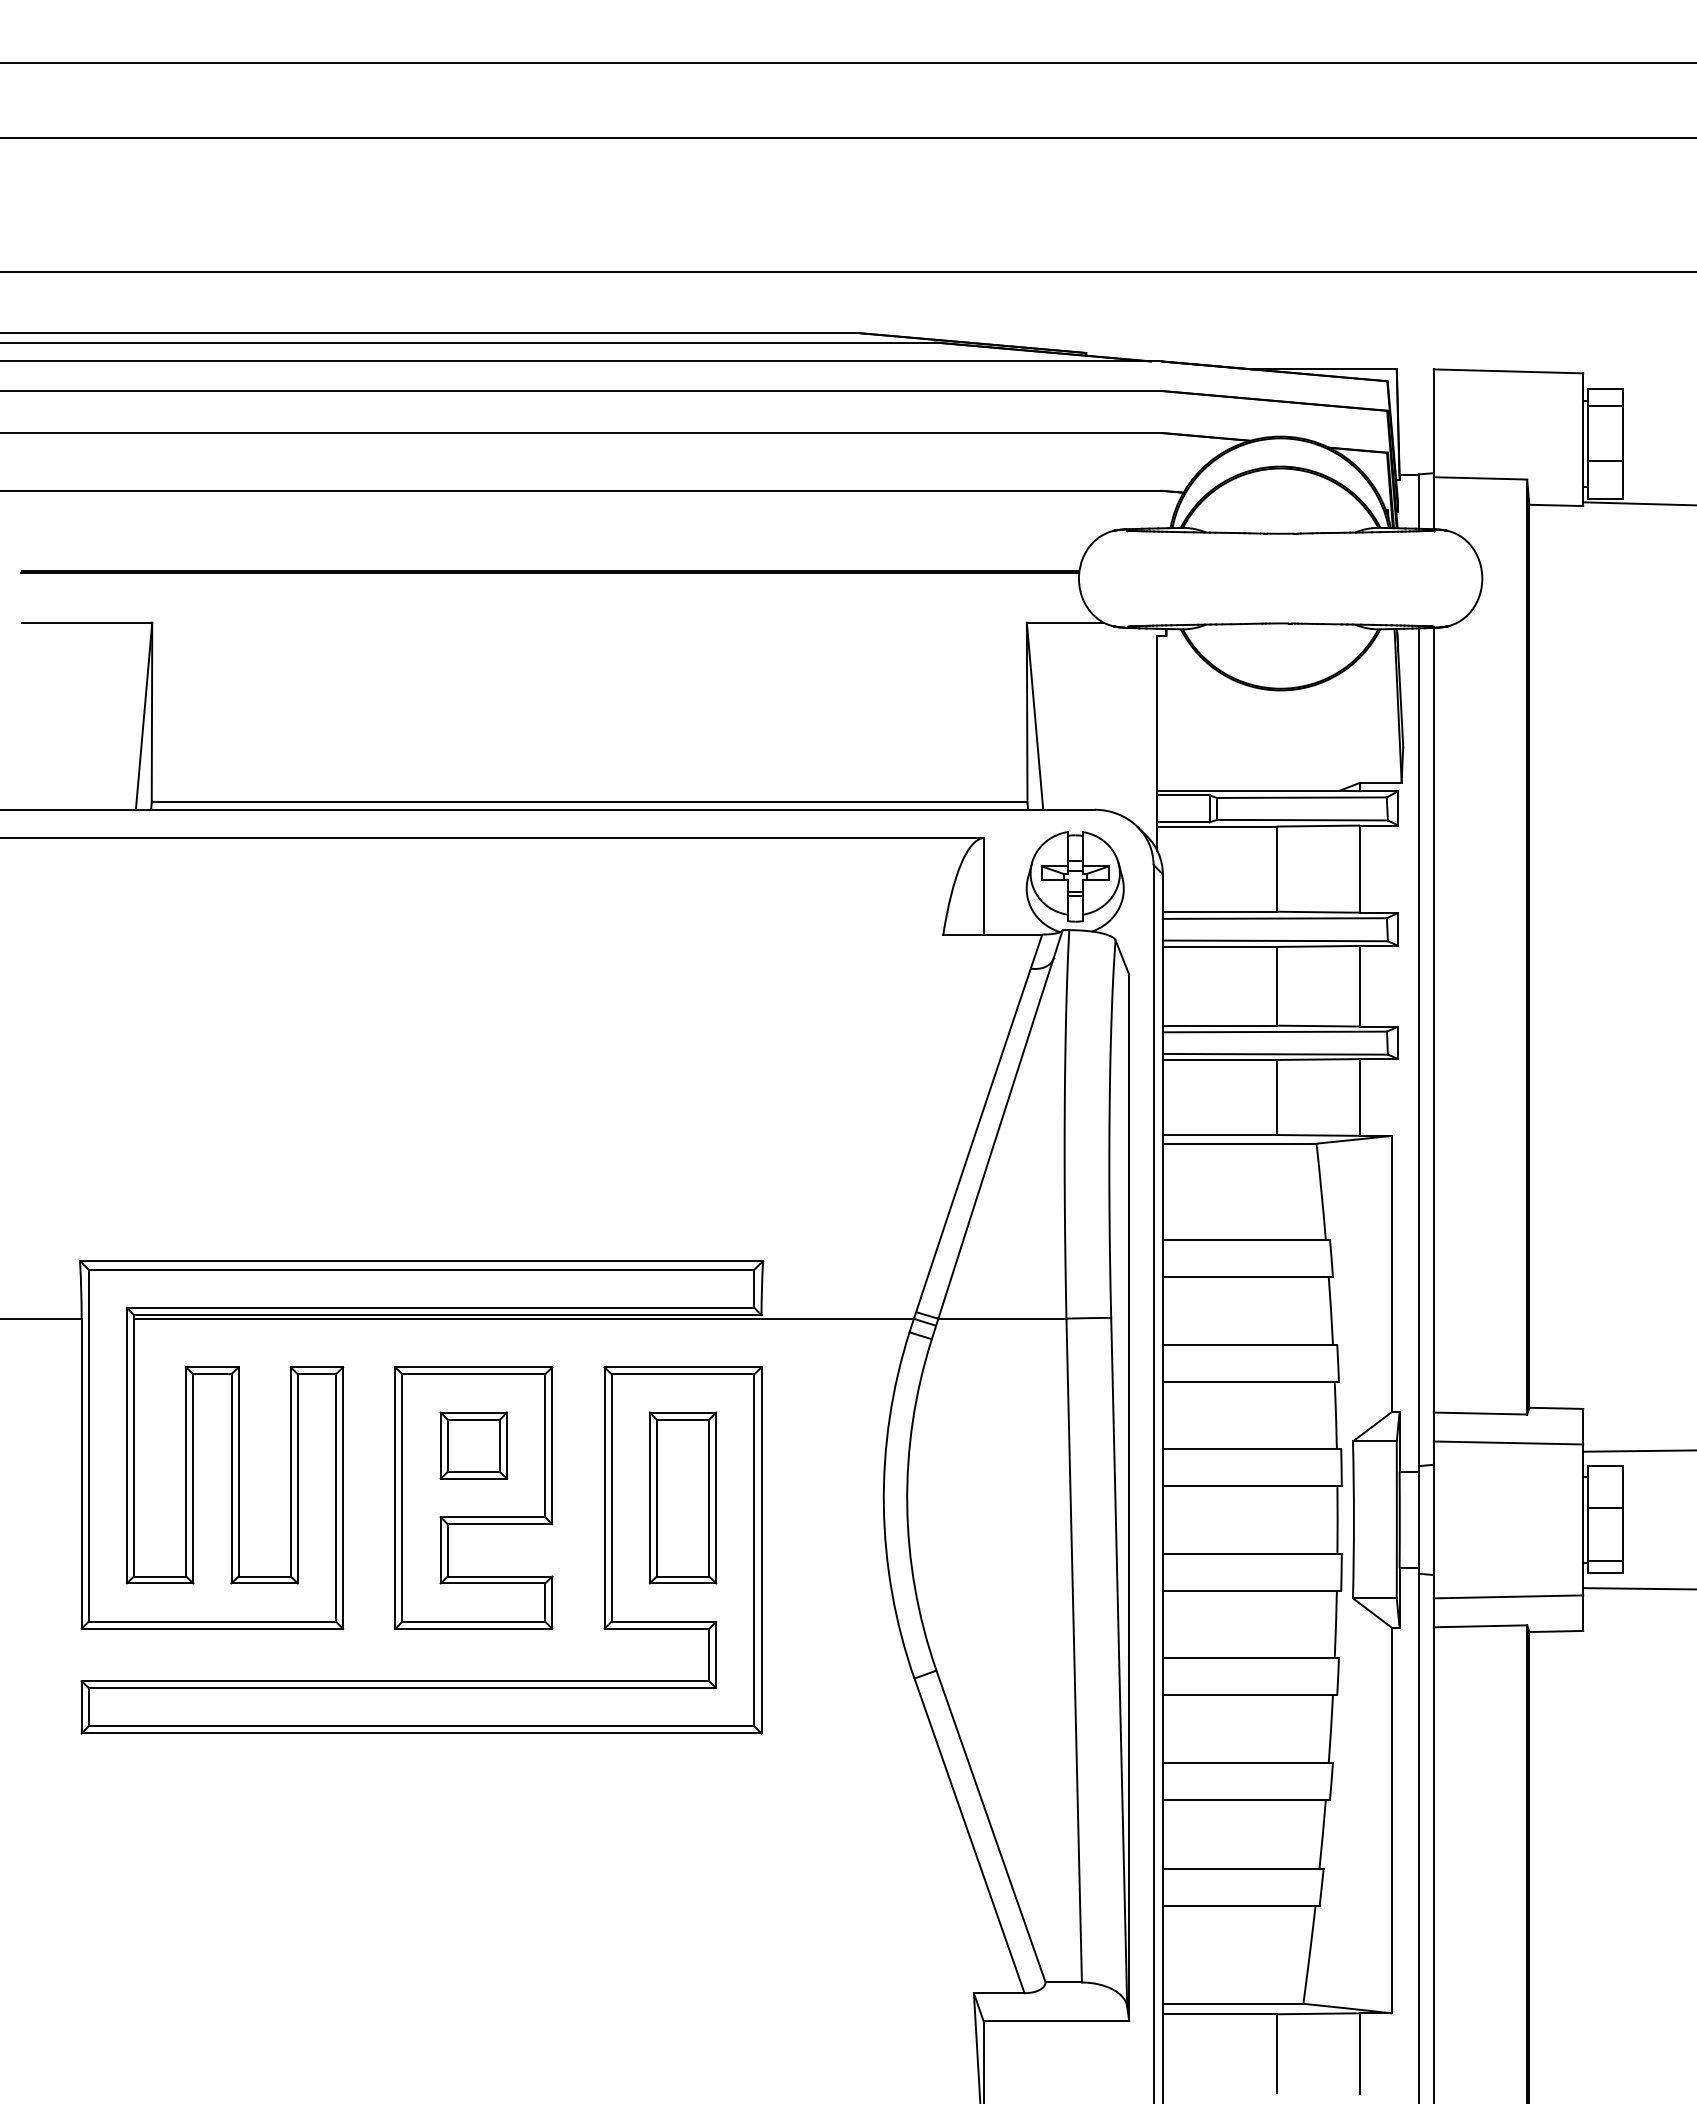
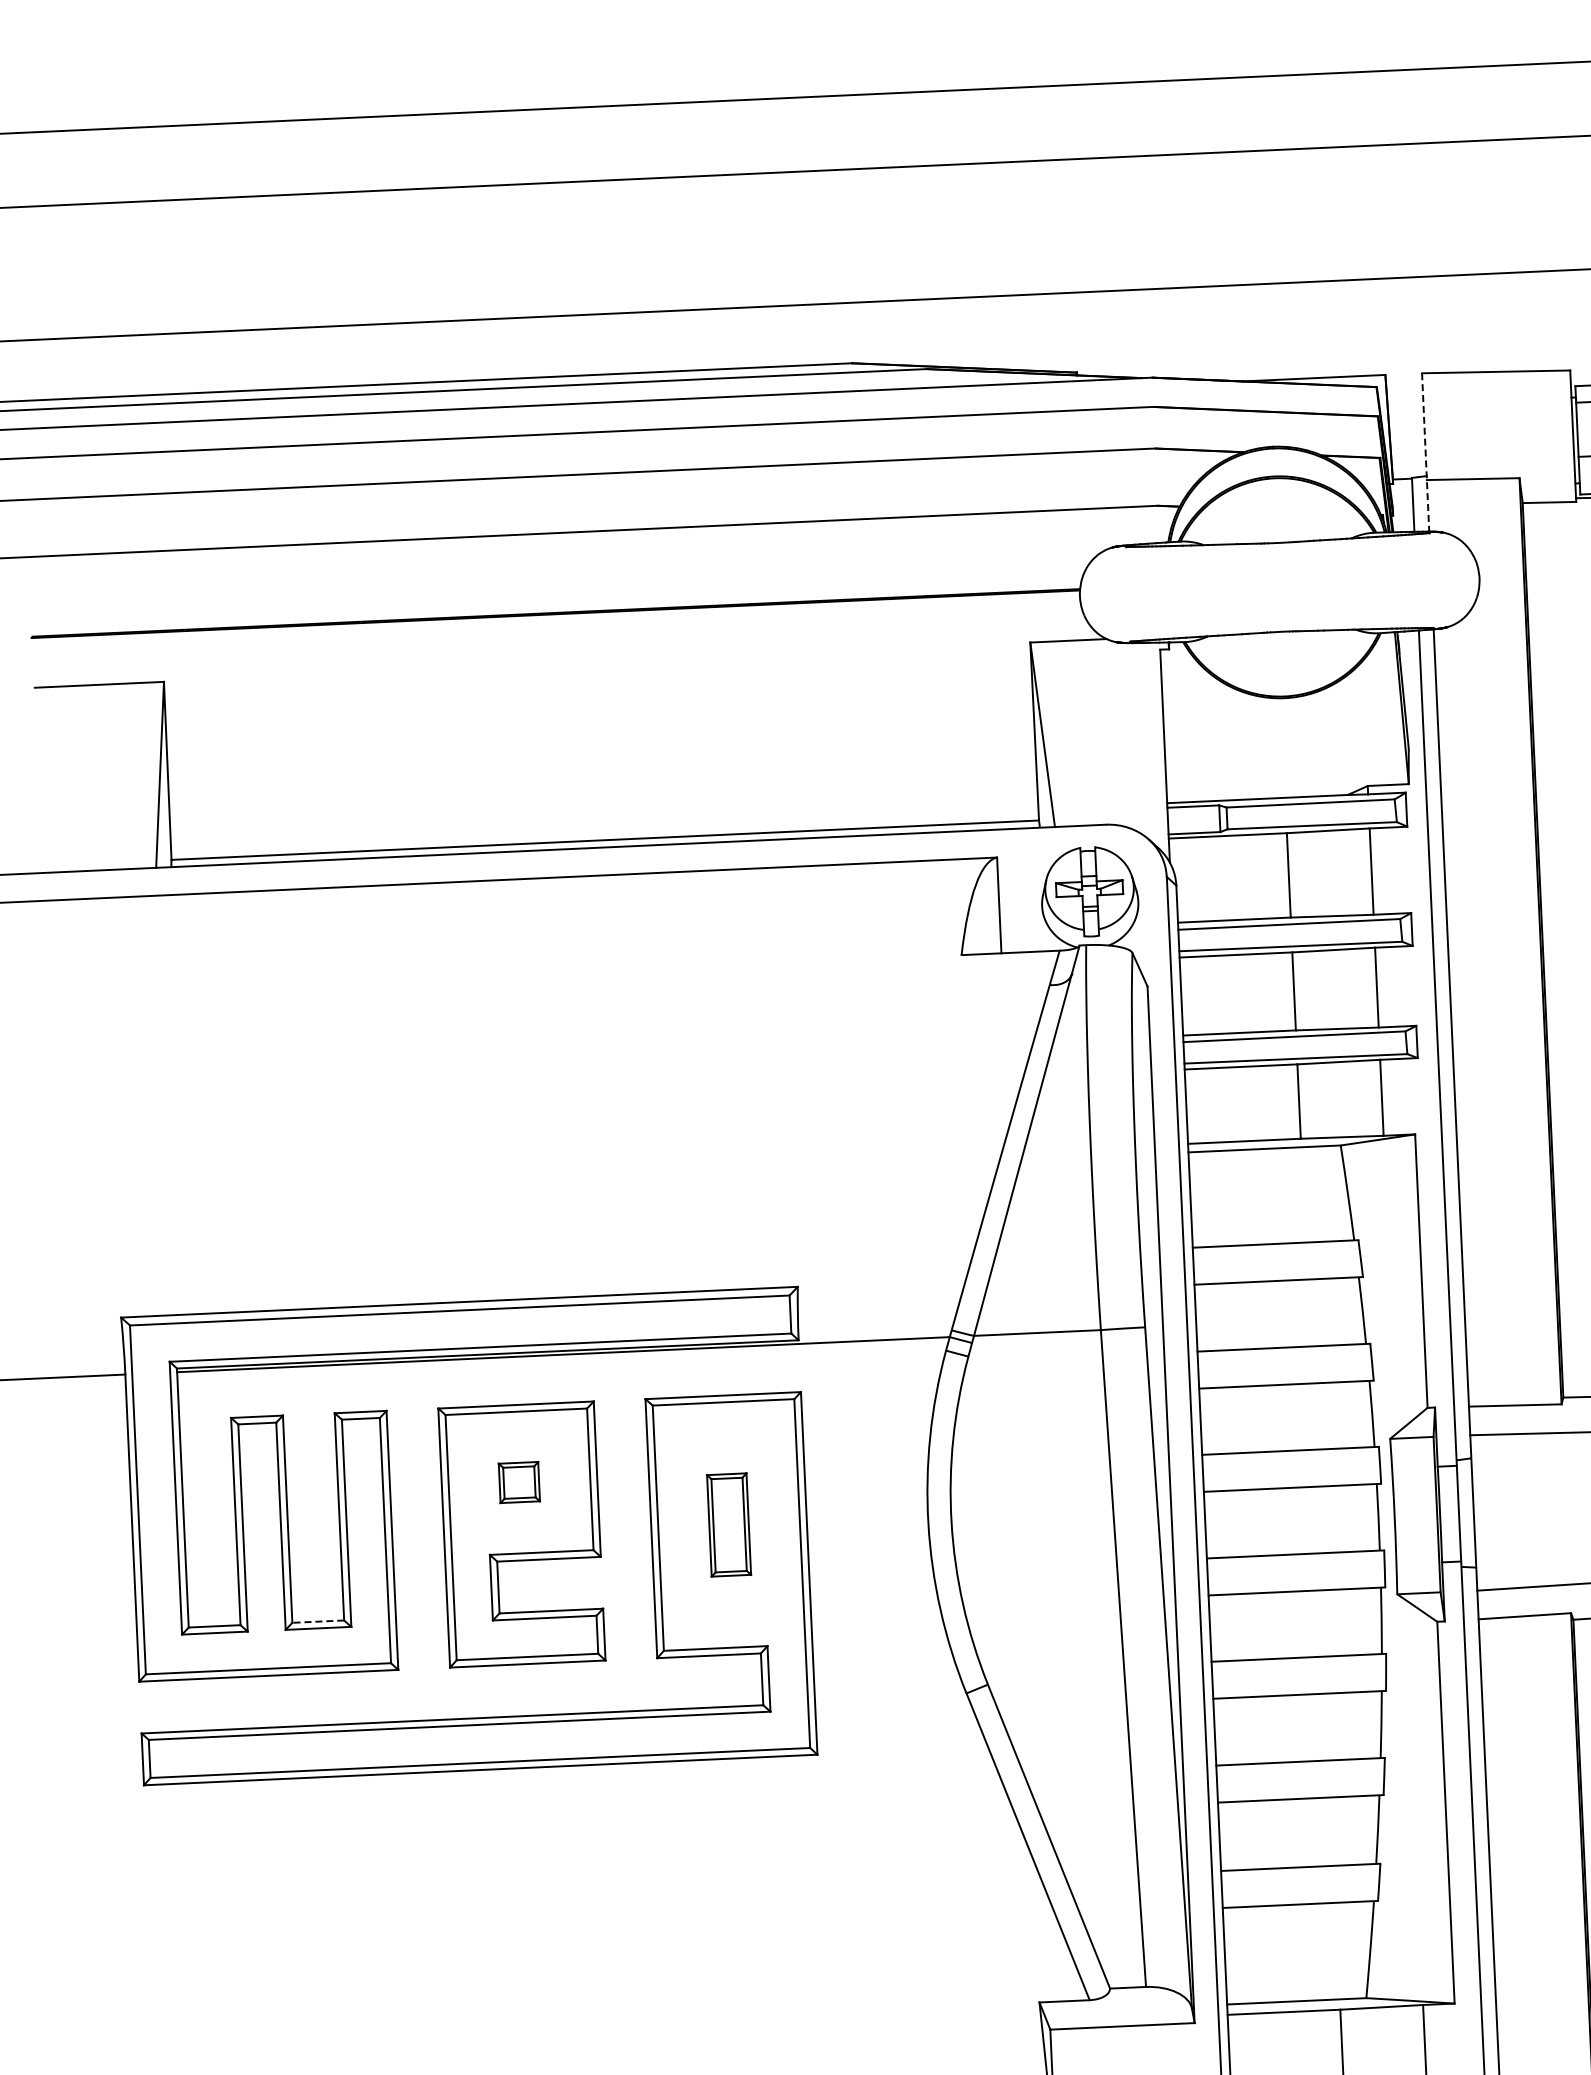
line: (1433, 449) -> (1425, 452), solid -> dashed
part: (473, 1445) -> (519, 1482), size x0.6
part: (682, 1497) -> (728, 1524), size x0.6
line: (264, 1576) -> (318, 1621), solid -> dashed

